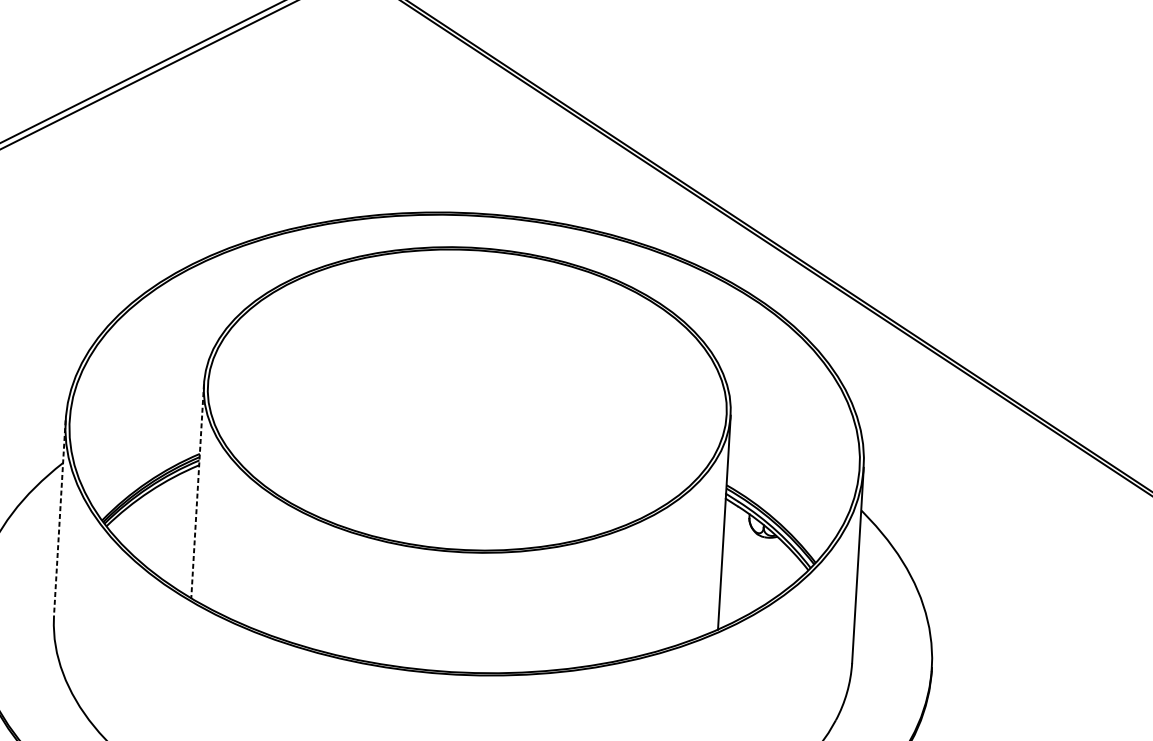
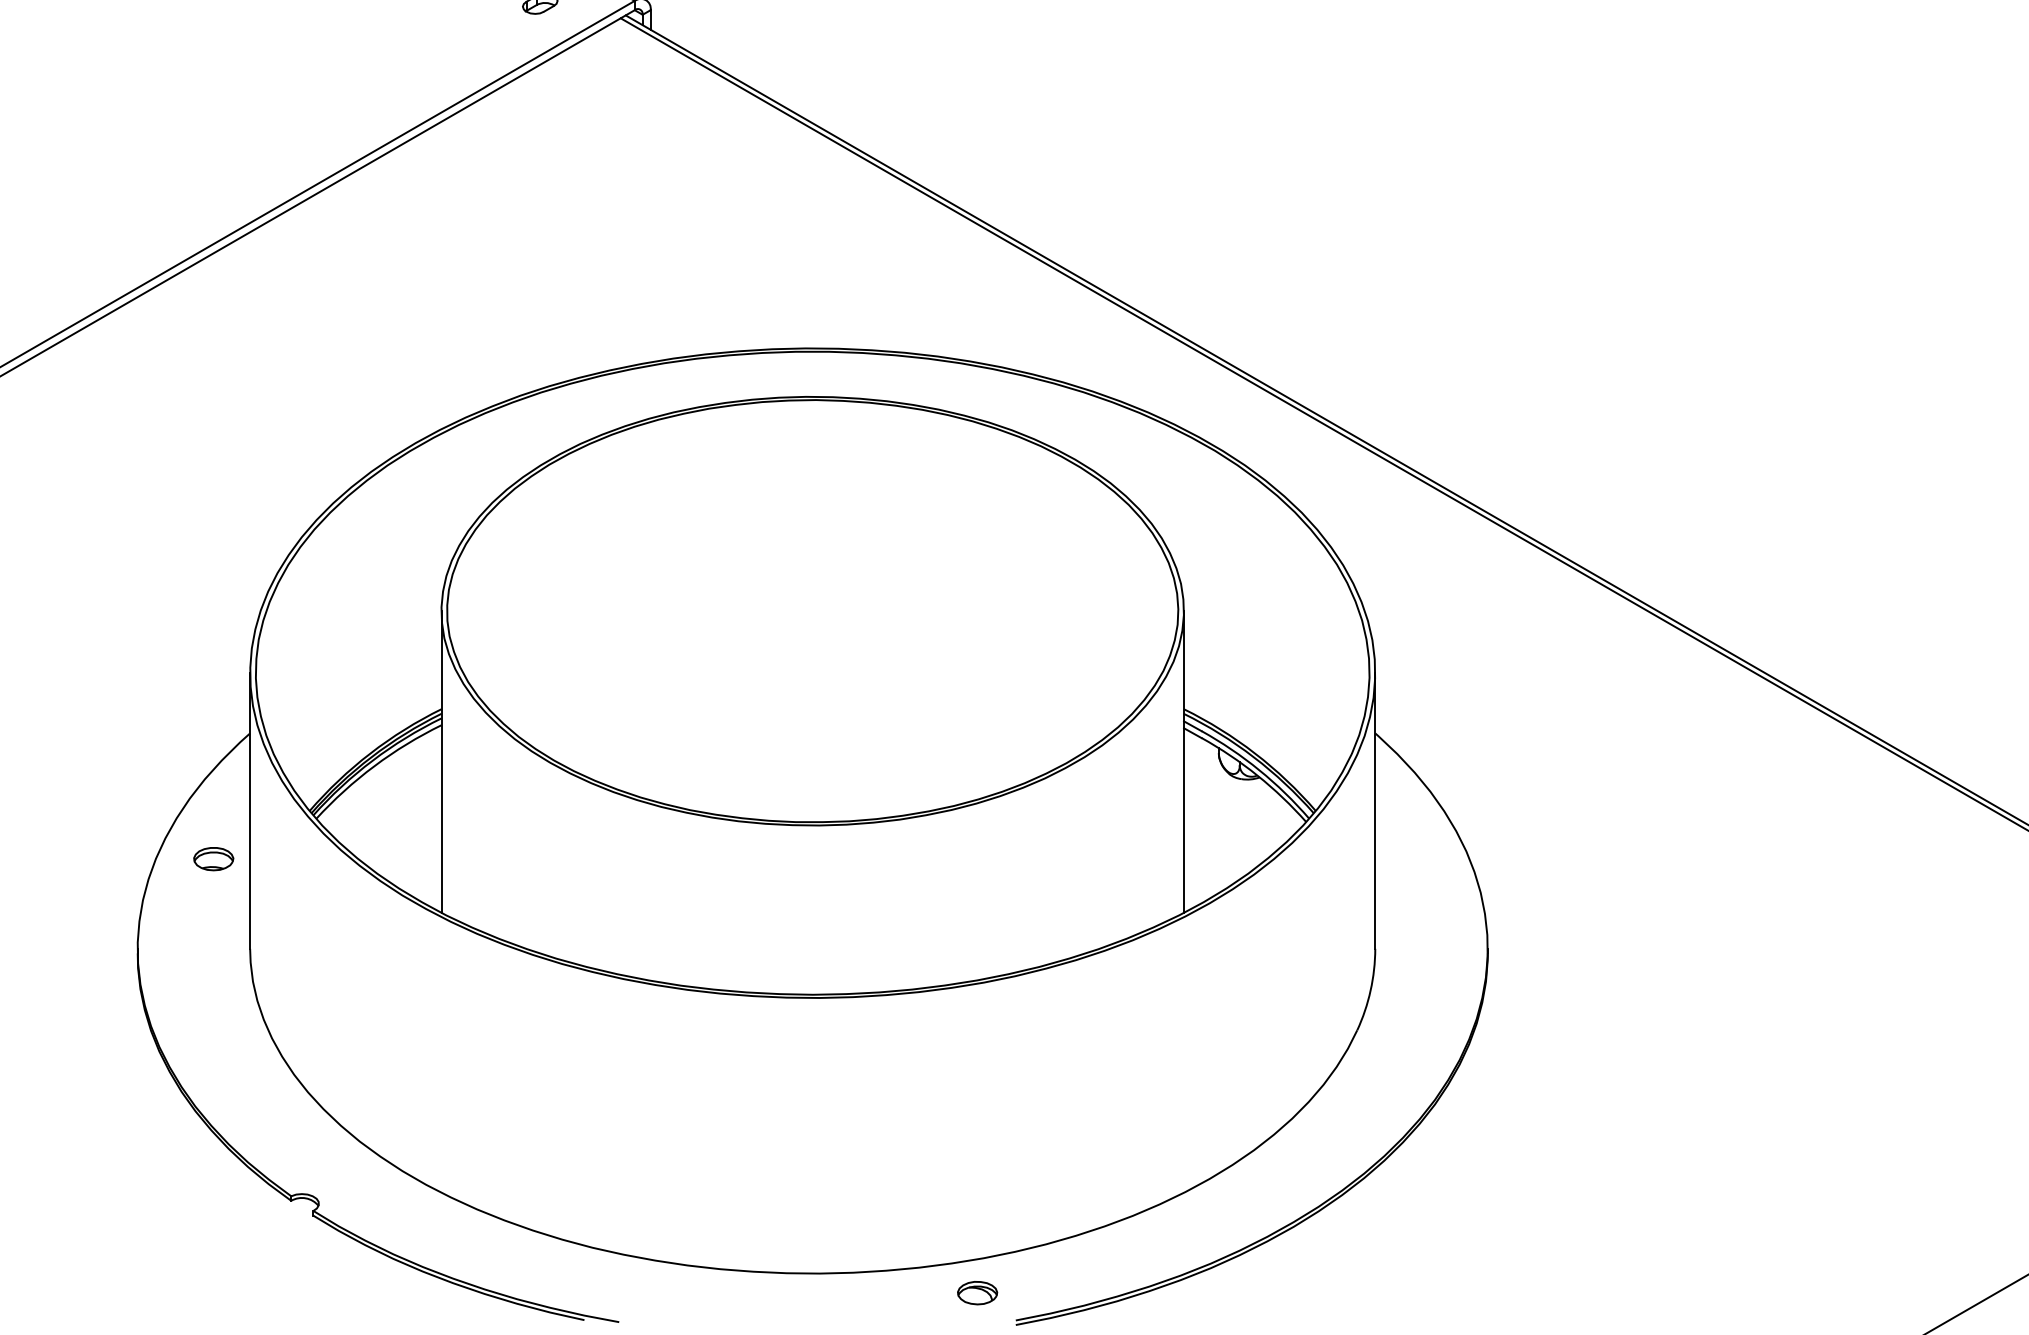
line: (197, 491) -> (441, 762), dashed -> solid
line: (60, 518) -> (250, 811), dashed -> solid
part: (31, 550) -> (213, 859), added

